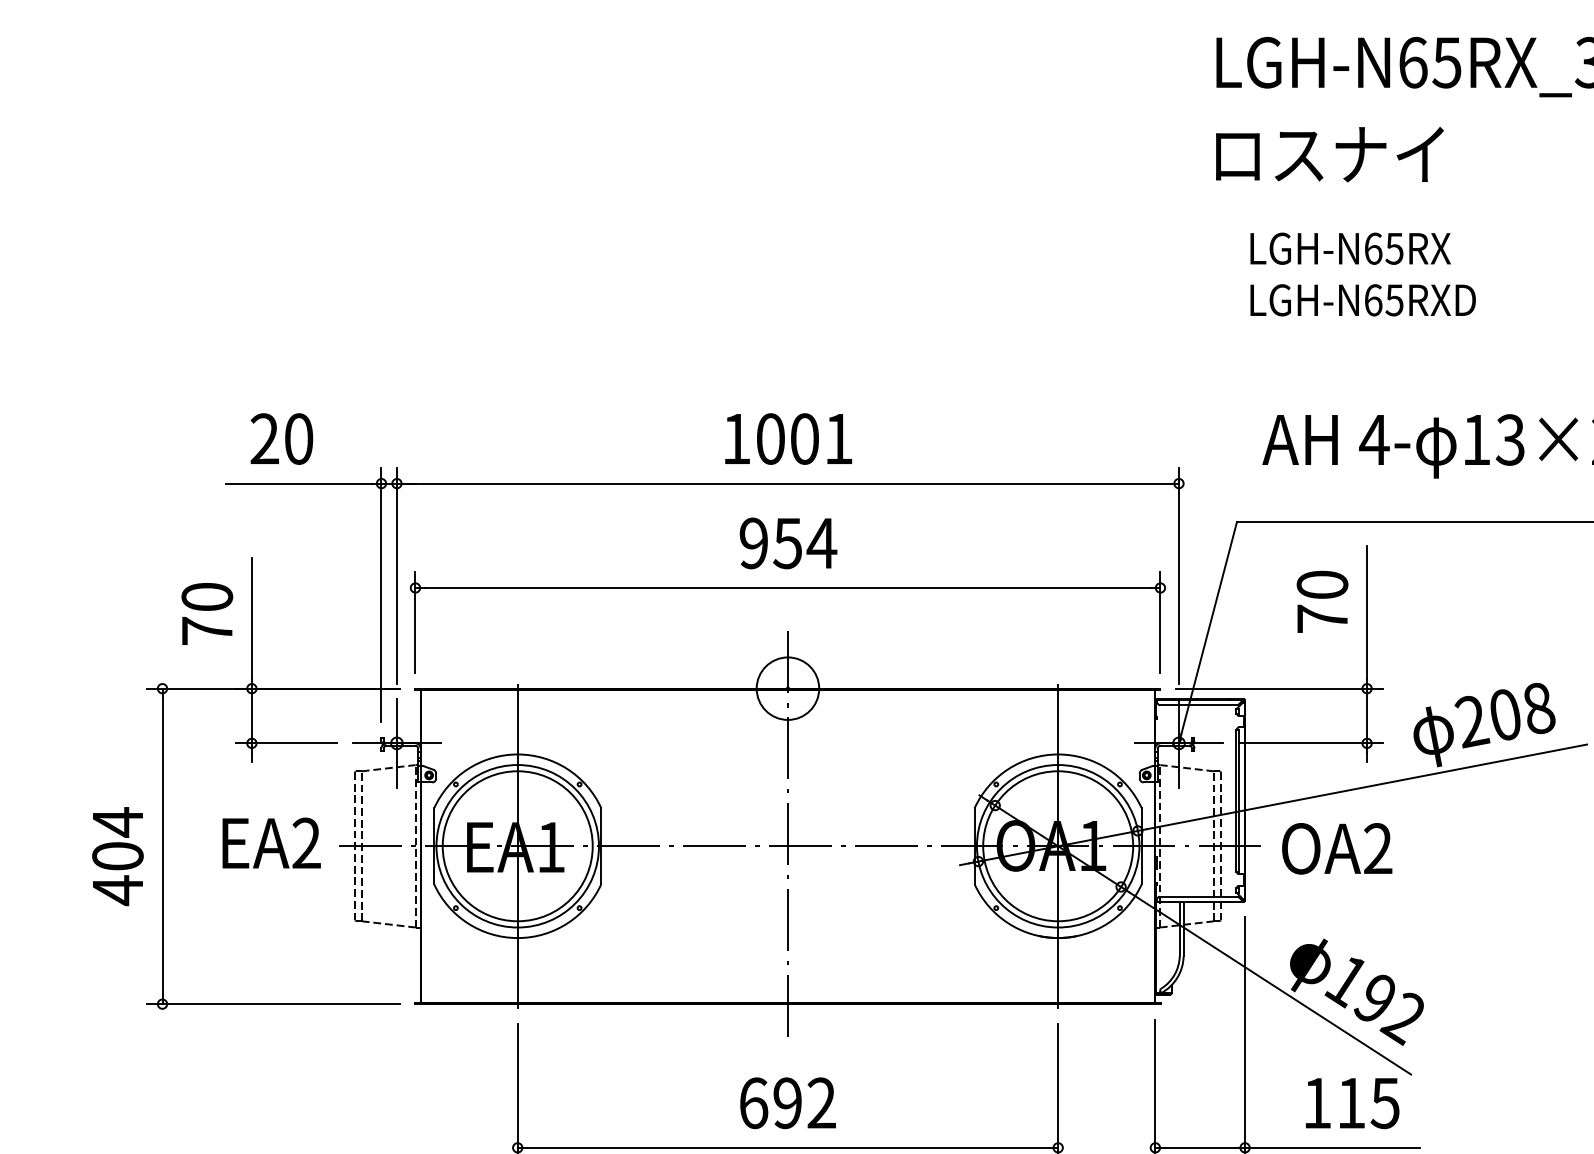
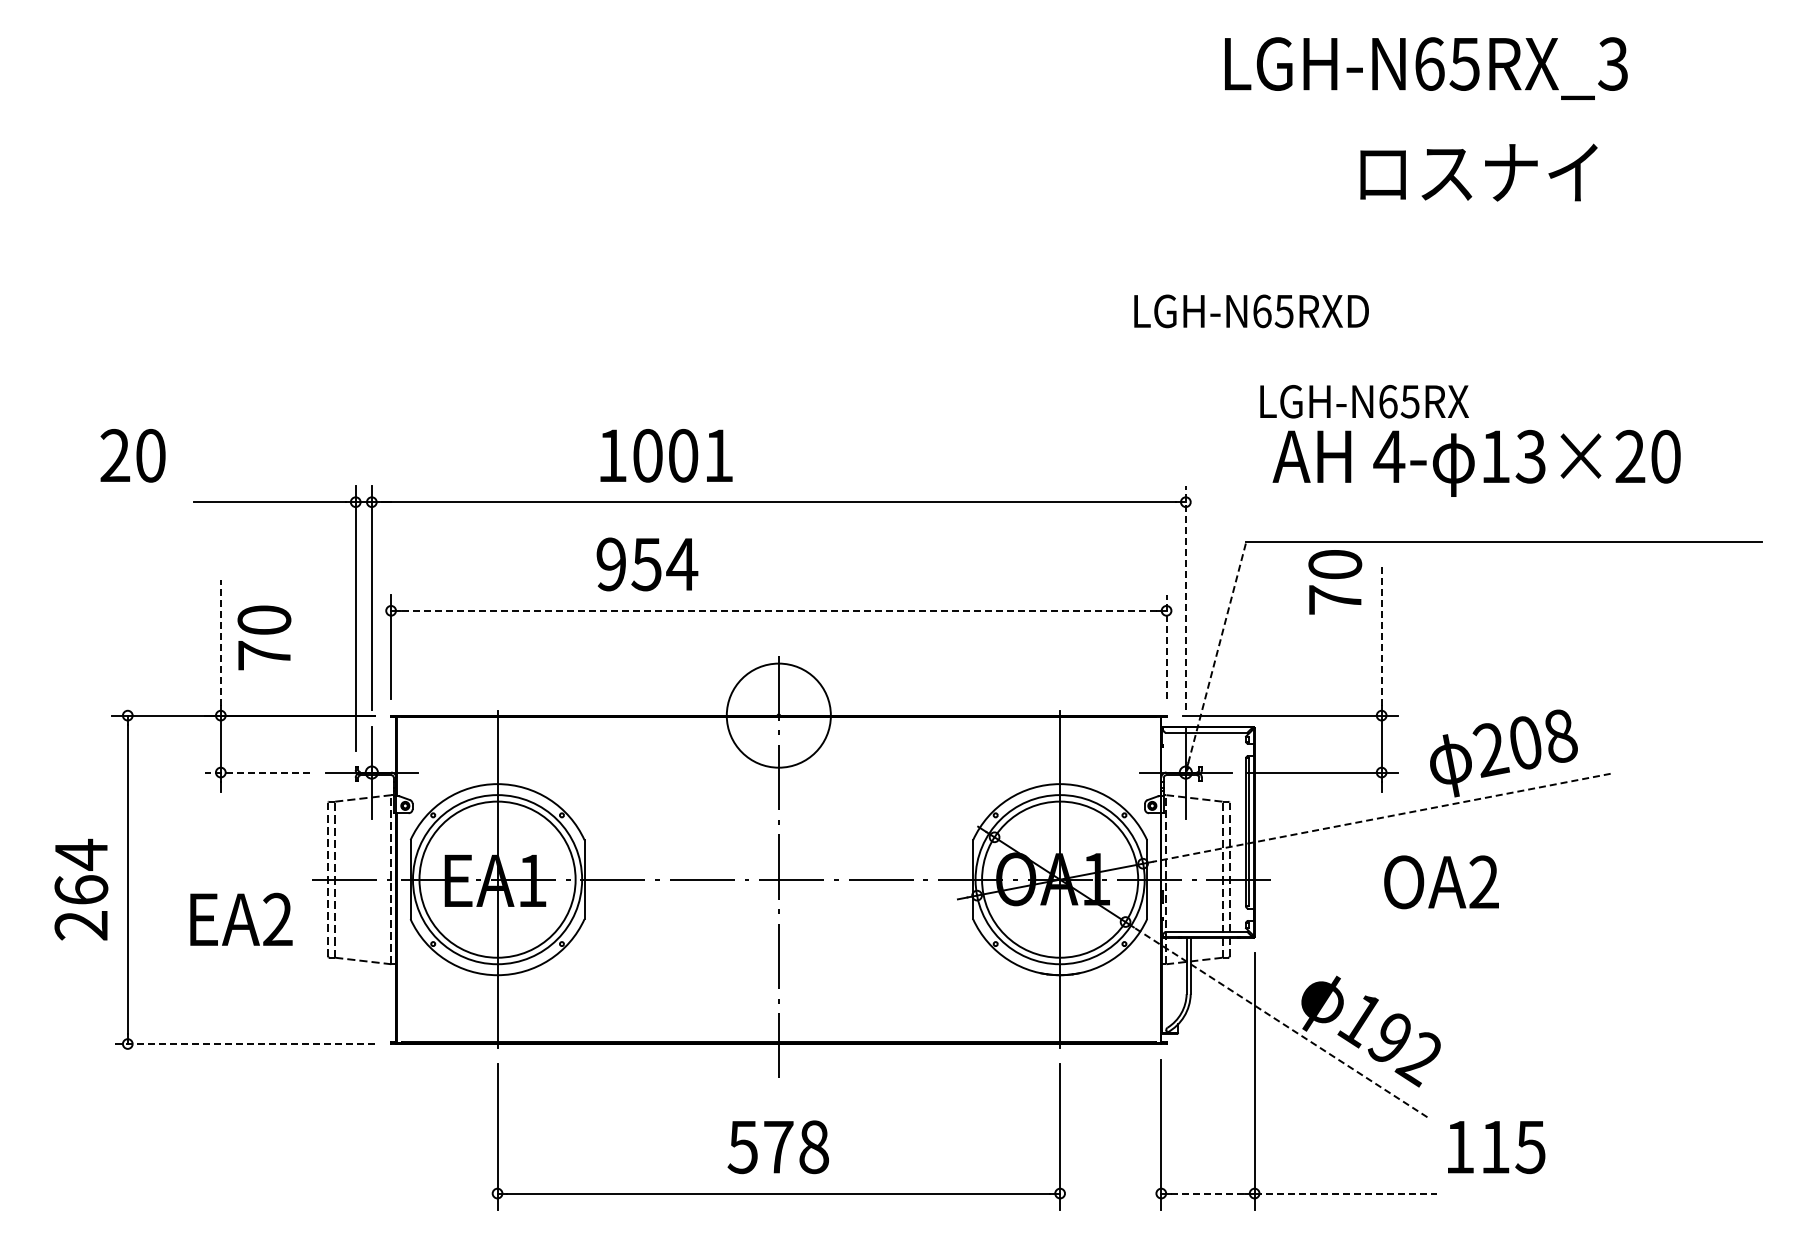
text: (1329, 154) -> (1478, 172), moved
text: (1350, 248) -> (1364, 401), moved
text: (1363, 300) -> (1251, 311), moved
text: (281, 438) -> (132, 455), moved
text: (788, 438) -> (666, 455), moved
text: (788, 543) -> (647, 564), moved
line: (1178, 575) -> (1185, 597), solid -> dashed
line: (787, 587) -> (778, 610), solid -> dashed
text: (1322, 602) -> (1335, 582), moved
line: (1366, 611) -> (1381, 635), solid -> dashed
text: (207, 613) -> (264, 637), moved
line: (251, 618) -> (220, 642), solid -> dashed
line: (1160, 622) -> (1166, 646), solid -> dashed
line: (1209, 628) -> (1217, 652), solid -> dashed
circle: (787, 688) -> (778, 715), size x1.6
line: (287, 743) -> (257, 772), solid -> dashed
line: (1366, 786) -> (1381, 817), solid -> dashed
text: (271, 842) -> (241, 918), moved
text: (1337, 848) -> (1441, 882), moved
text: (118, 873) -> (81, 908), 404 -> 264
line: (1269, 983) -> (1280, 1022), solid -> dashed
line: (273, 1004) -> (243, 1044), solid -> dashed
text: (787, 1103) -> (778, 1147), 692 -> 578
text: (1352, 1103) -> (1496, 1147), moved
line: (1199, 1147) -> (1207, 1193), solid -> dashed
line: (1333, 1147) -> (1346, 1193), solid -> dashed

